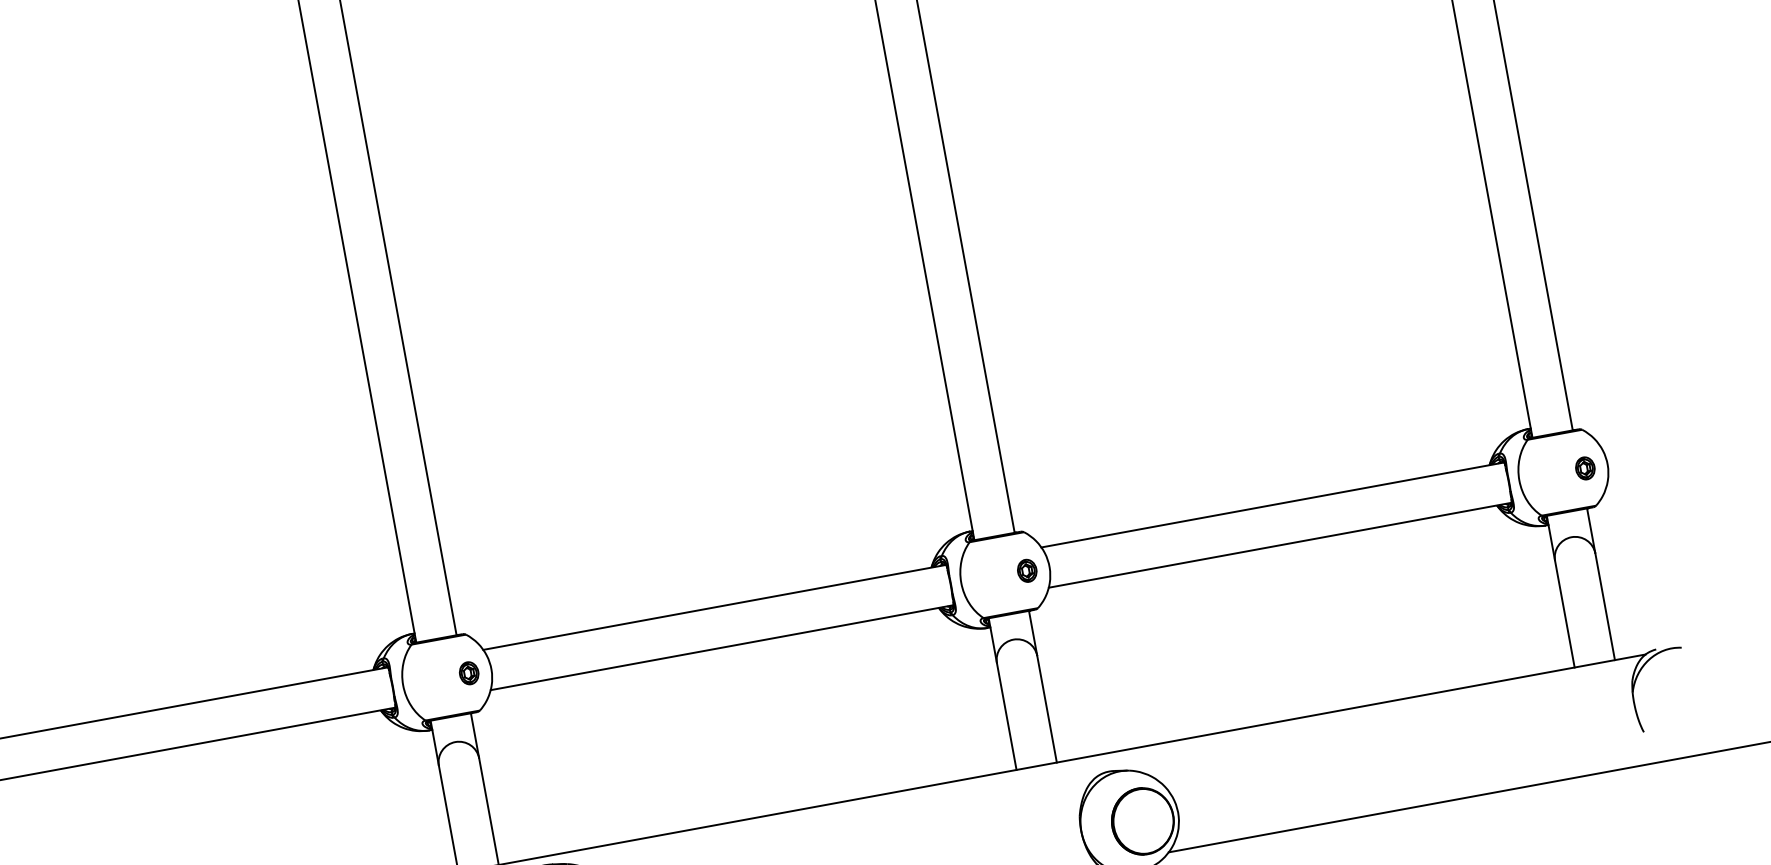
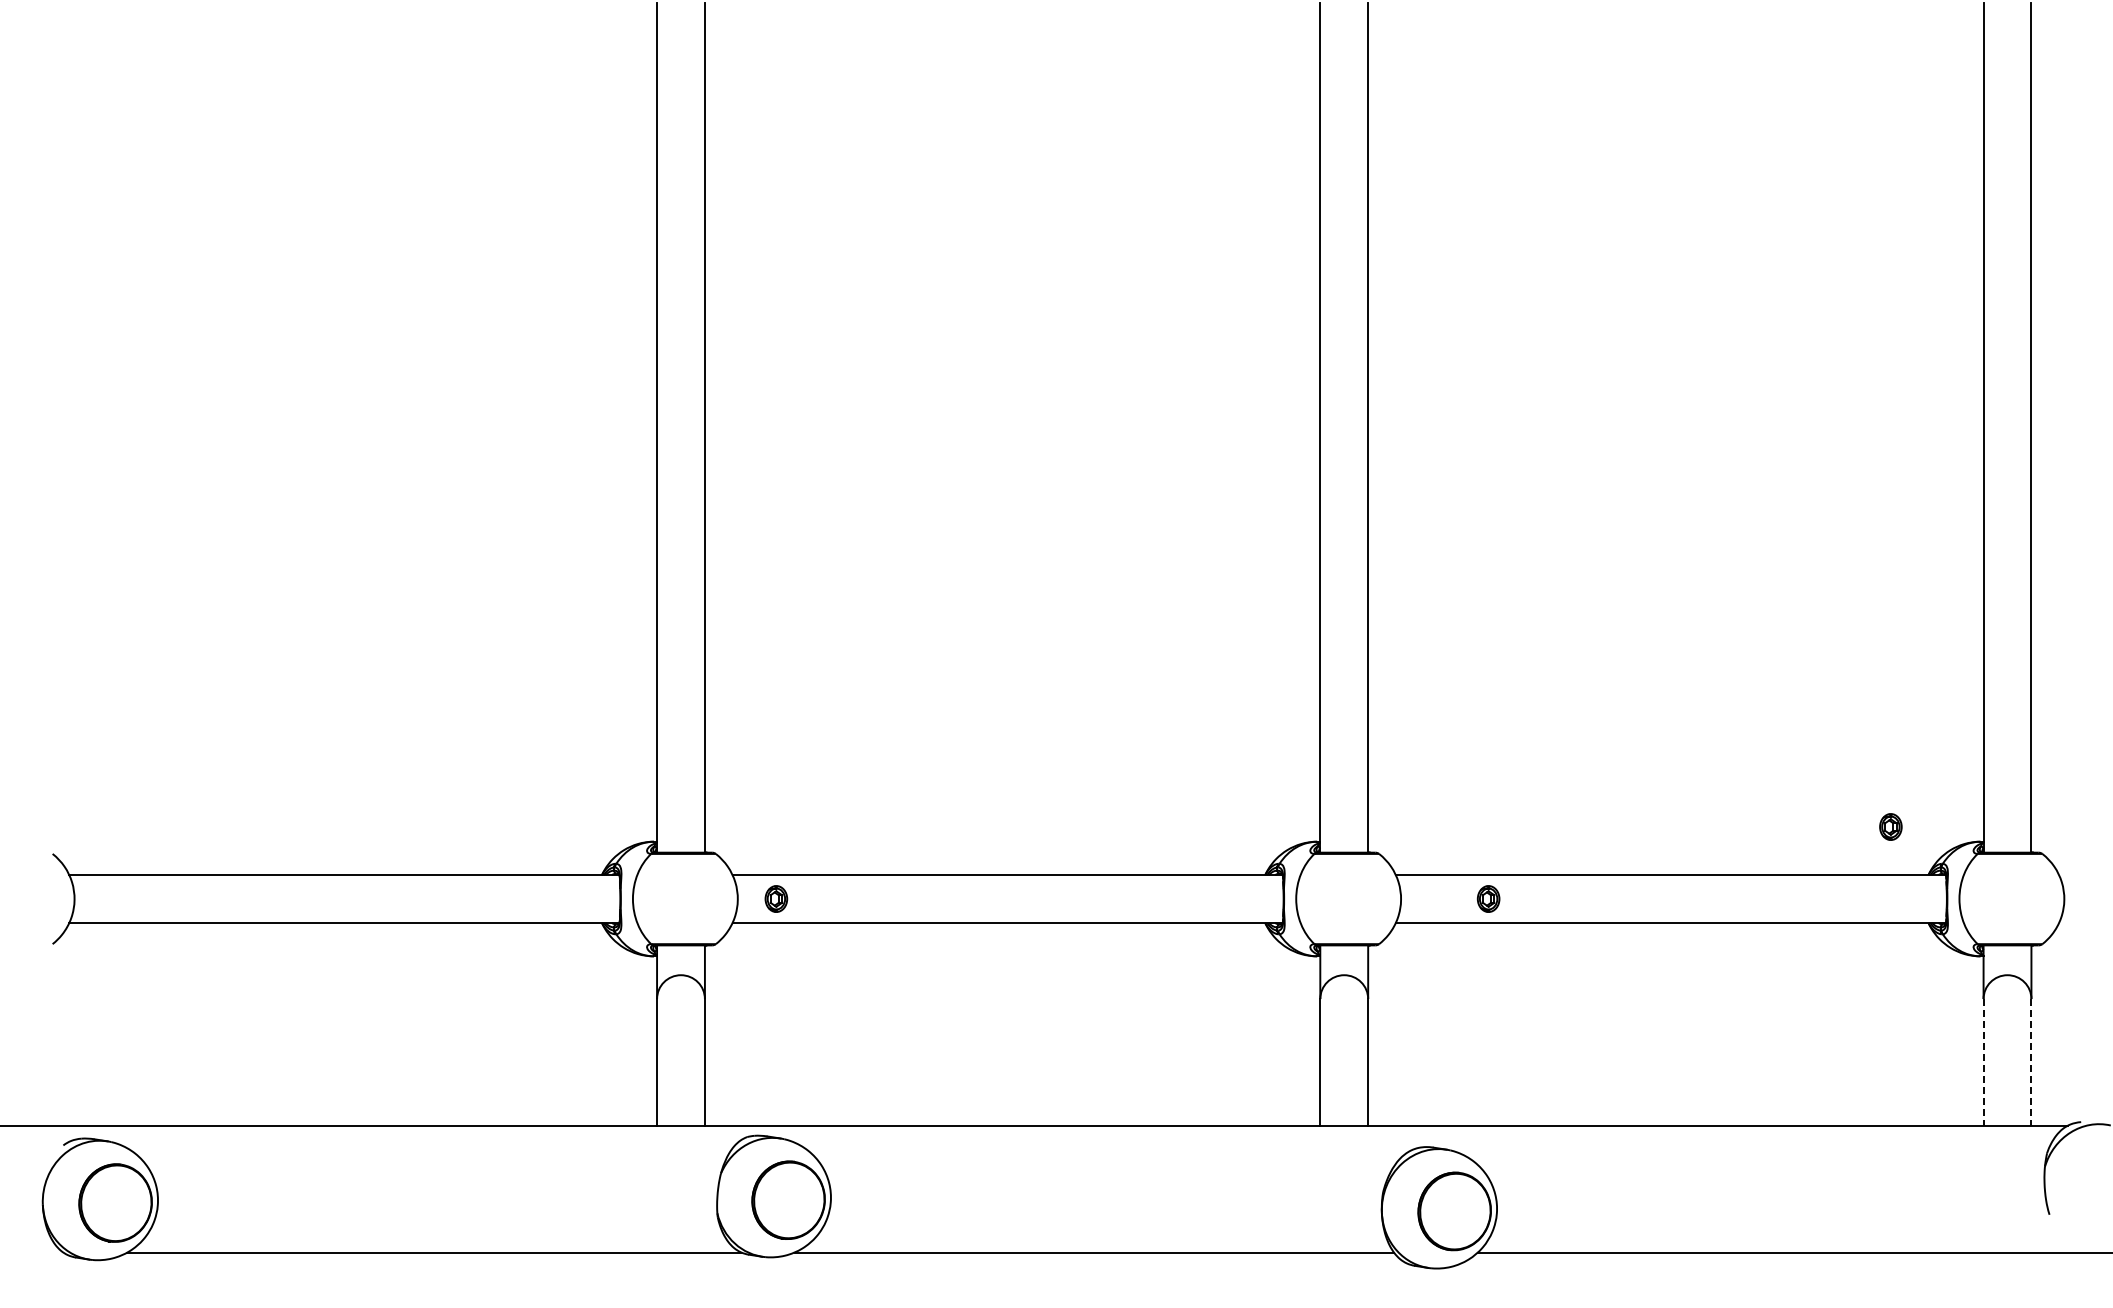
part: (1584, 468) -> (1890, 826), moved
part: (1027, 570) -> (1488, 898), moved
line: (1605, 606) -> (2031, 1062), solid -> dashed
line: (1564, 614) -> (1983, 1062), solid -> dashed
part: (469, 672) -> (776, 898), moved

